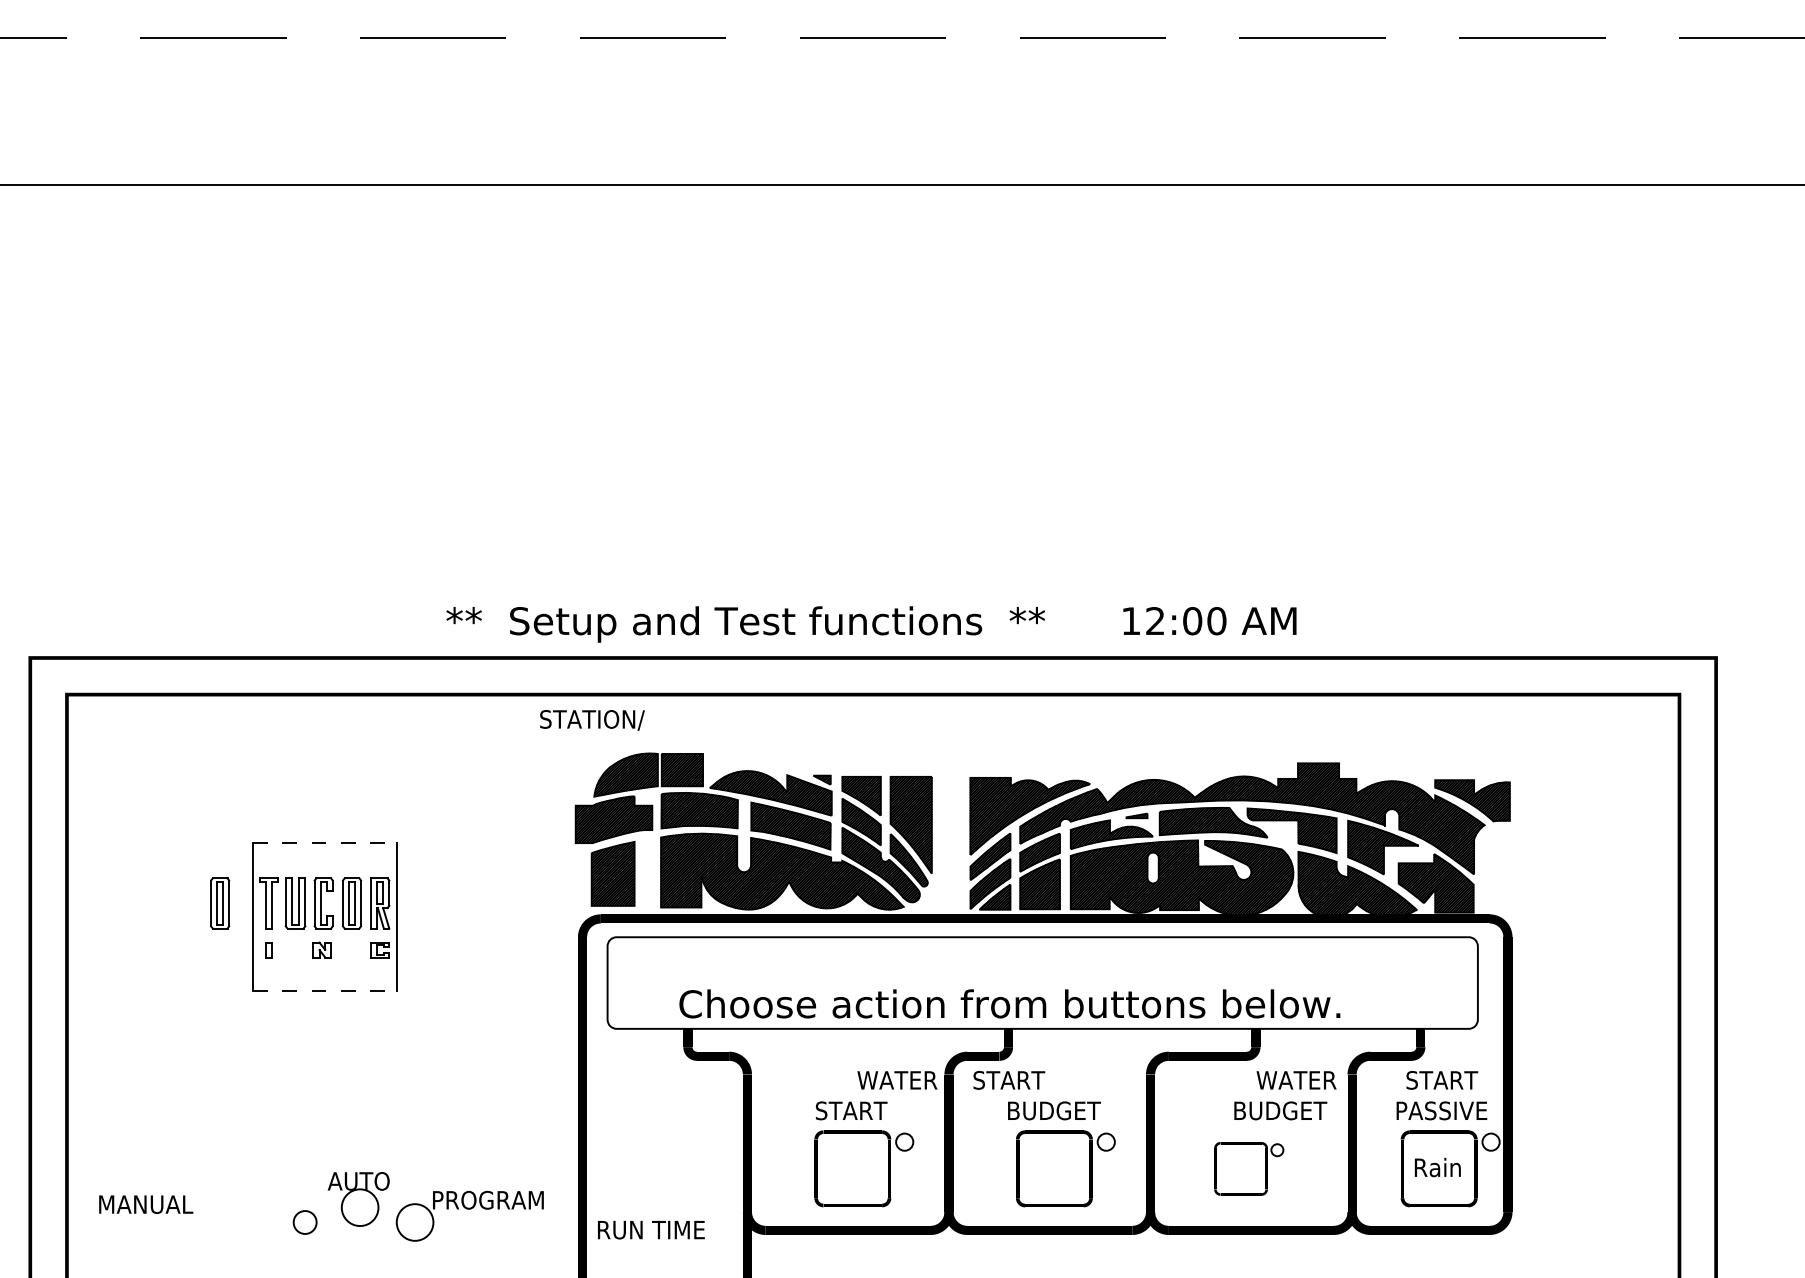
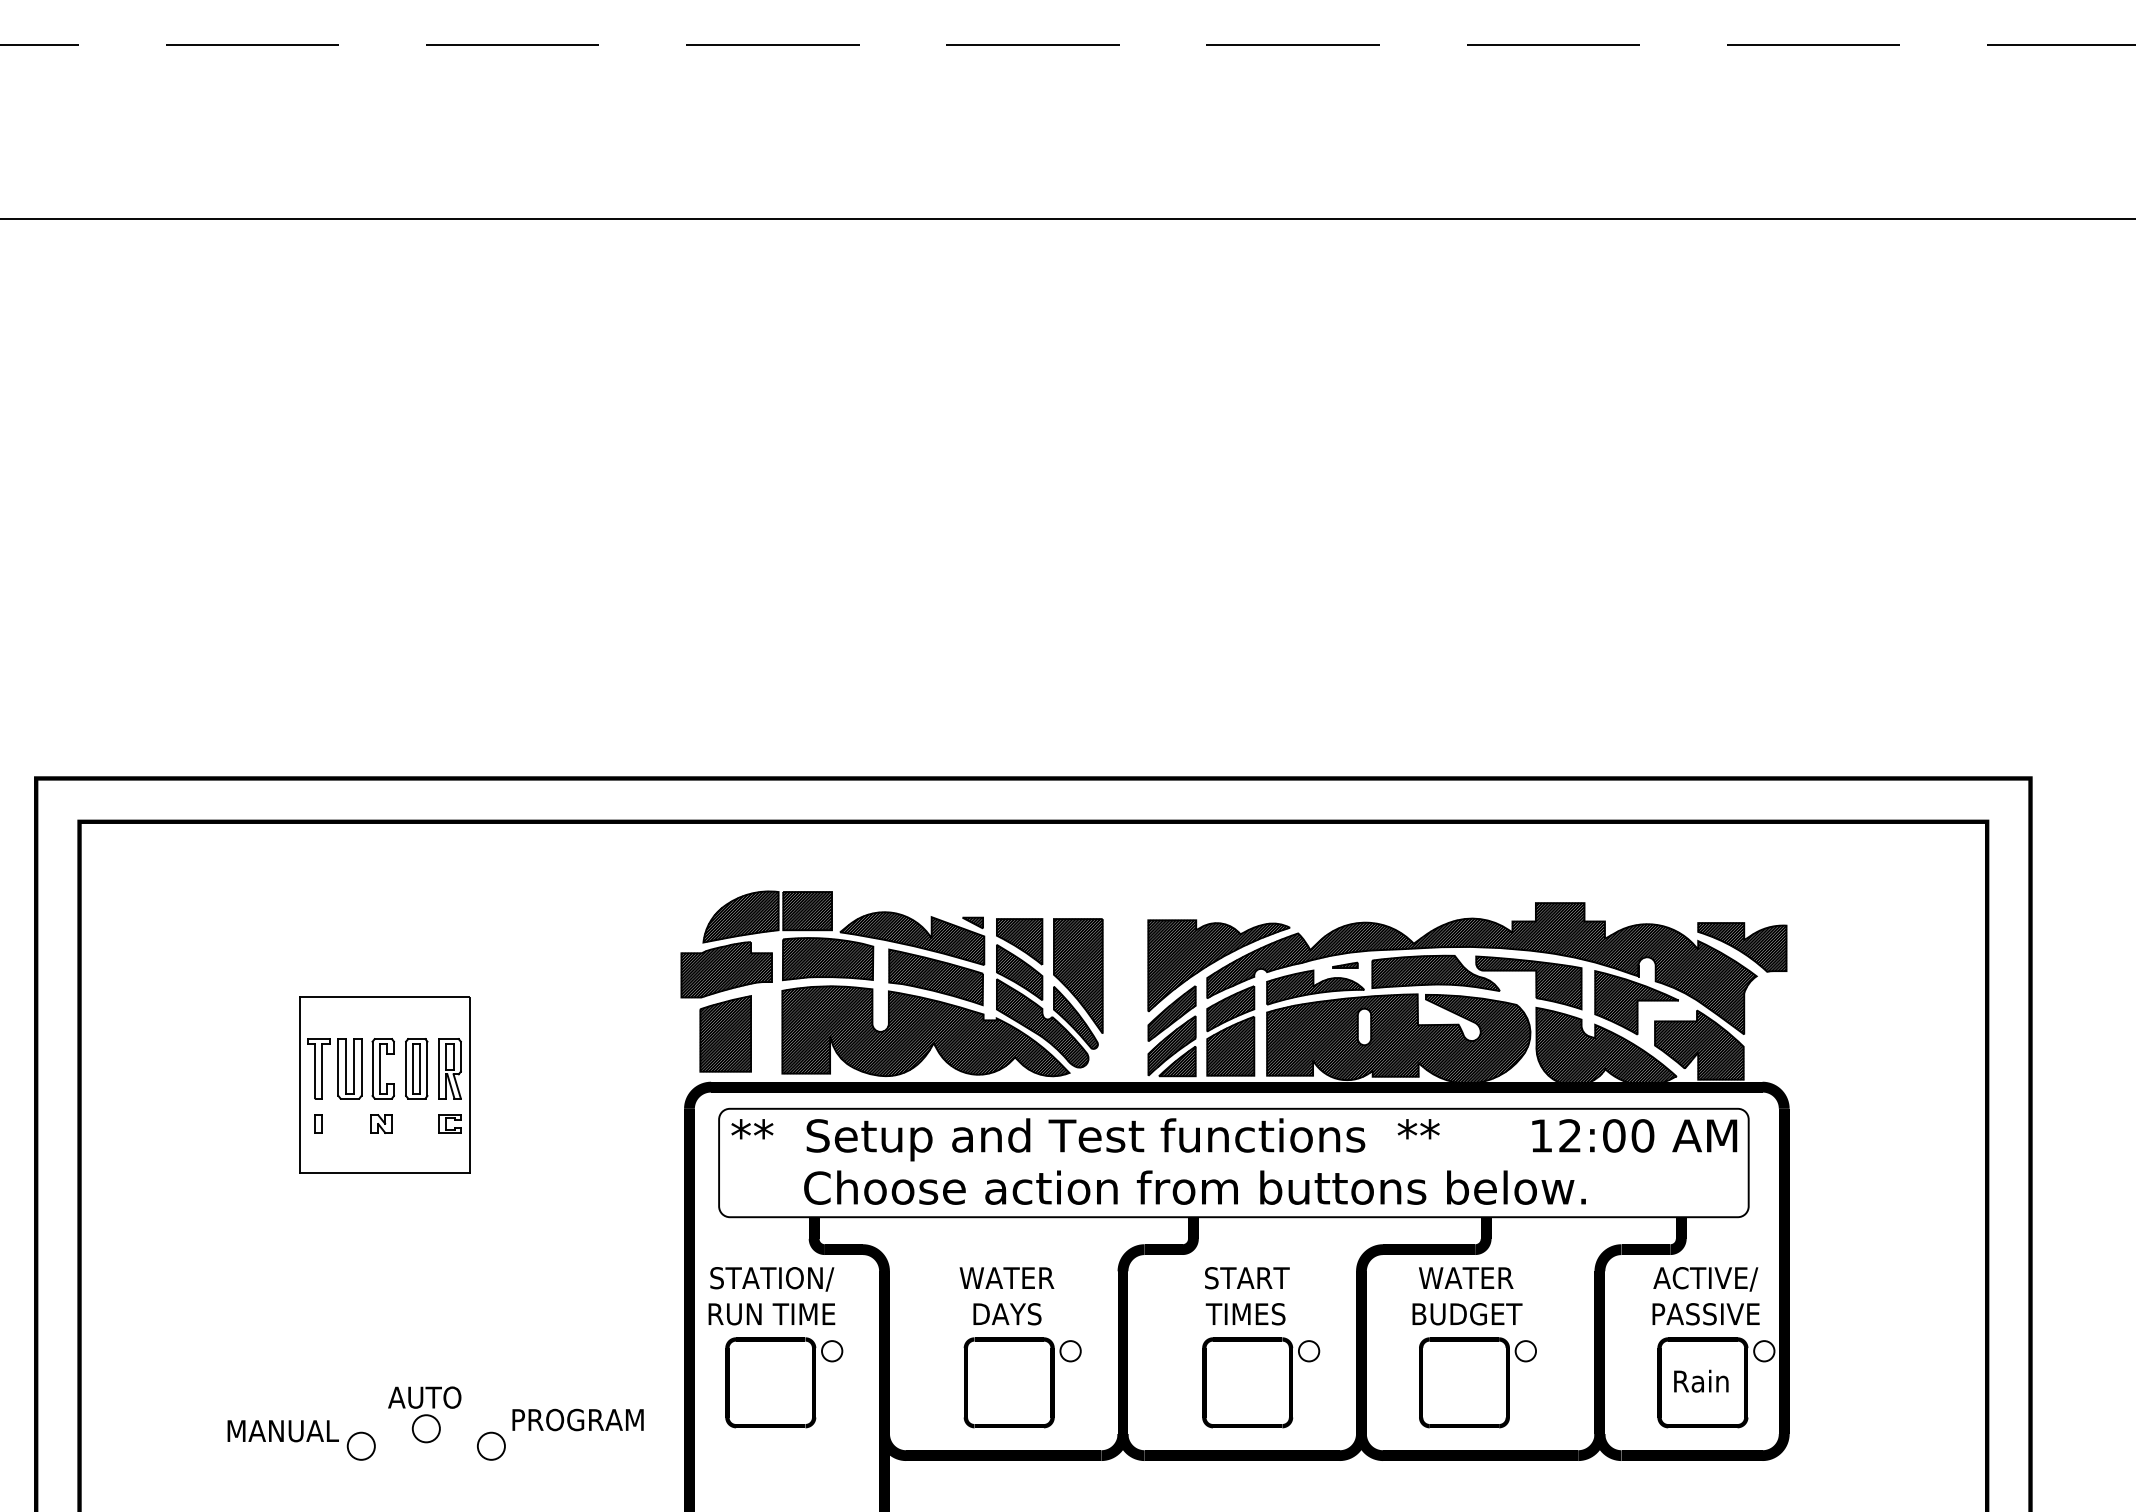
text: (871, 624) -> (1234, 1139), moved
text: (592, 720) -> (772, 1279), moved
line: (324, 843) -> (384, 997), dashed -> solid
part: (219, 903) -> (260, 1068), removed
line: (324, 991) -> (384, 1172), dashed -> solid
text: (897, 1079) -> (1006, 1277), moved
text: (1296, 1079) -> (1466, 1277), moved
text: (1009, 1080) -> (1247, 1278), moved
text: (1441, 1081) -> (1705, 1279), START -> ACTIVE/
text: (851, 1111) -> (1007, 1314), START -> DAYS
text: (1054, 1111) -> (1247, 1314), BUDGET -> TIMES
text: (1280, 1111) -> (1467, 1314), moved
part: (662, 1168) -> (784, 1382), added
part: (1248, 1168) -> (1477, 1382), size x1.43
text: (145, 1204) -> (282, 1431), moved
circle: (359, 1207) -> (425, 1428), size x0.62
circle: (414, 1221) -> (490, 1445), size x0.62
text: (651, 1230) -> (771, 1314), moved

